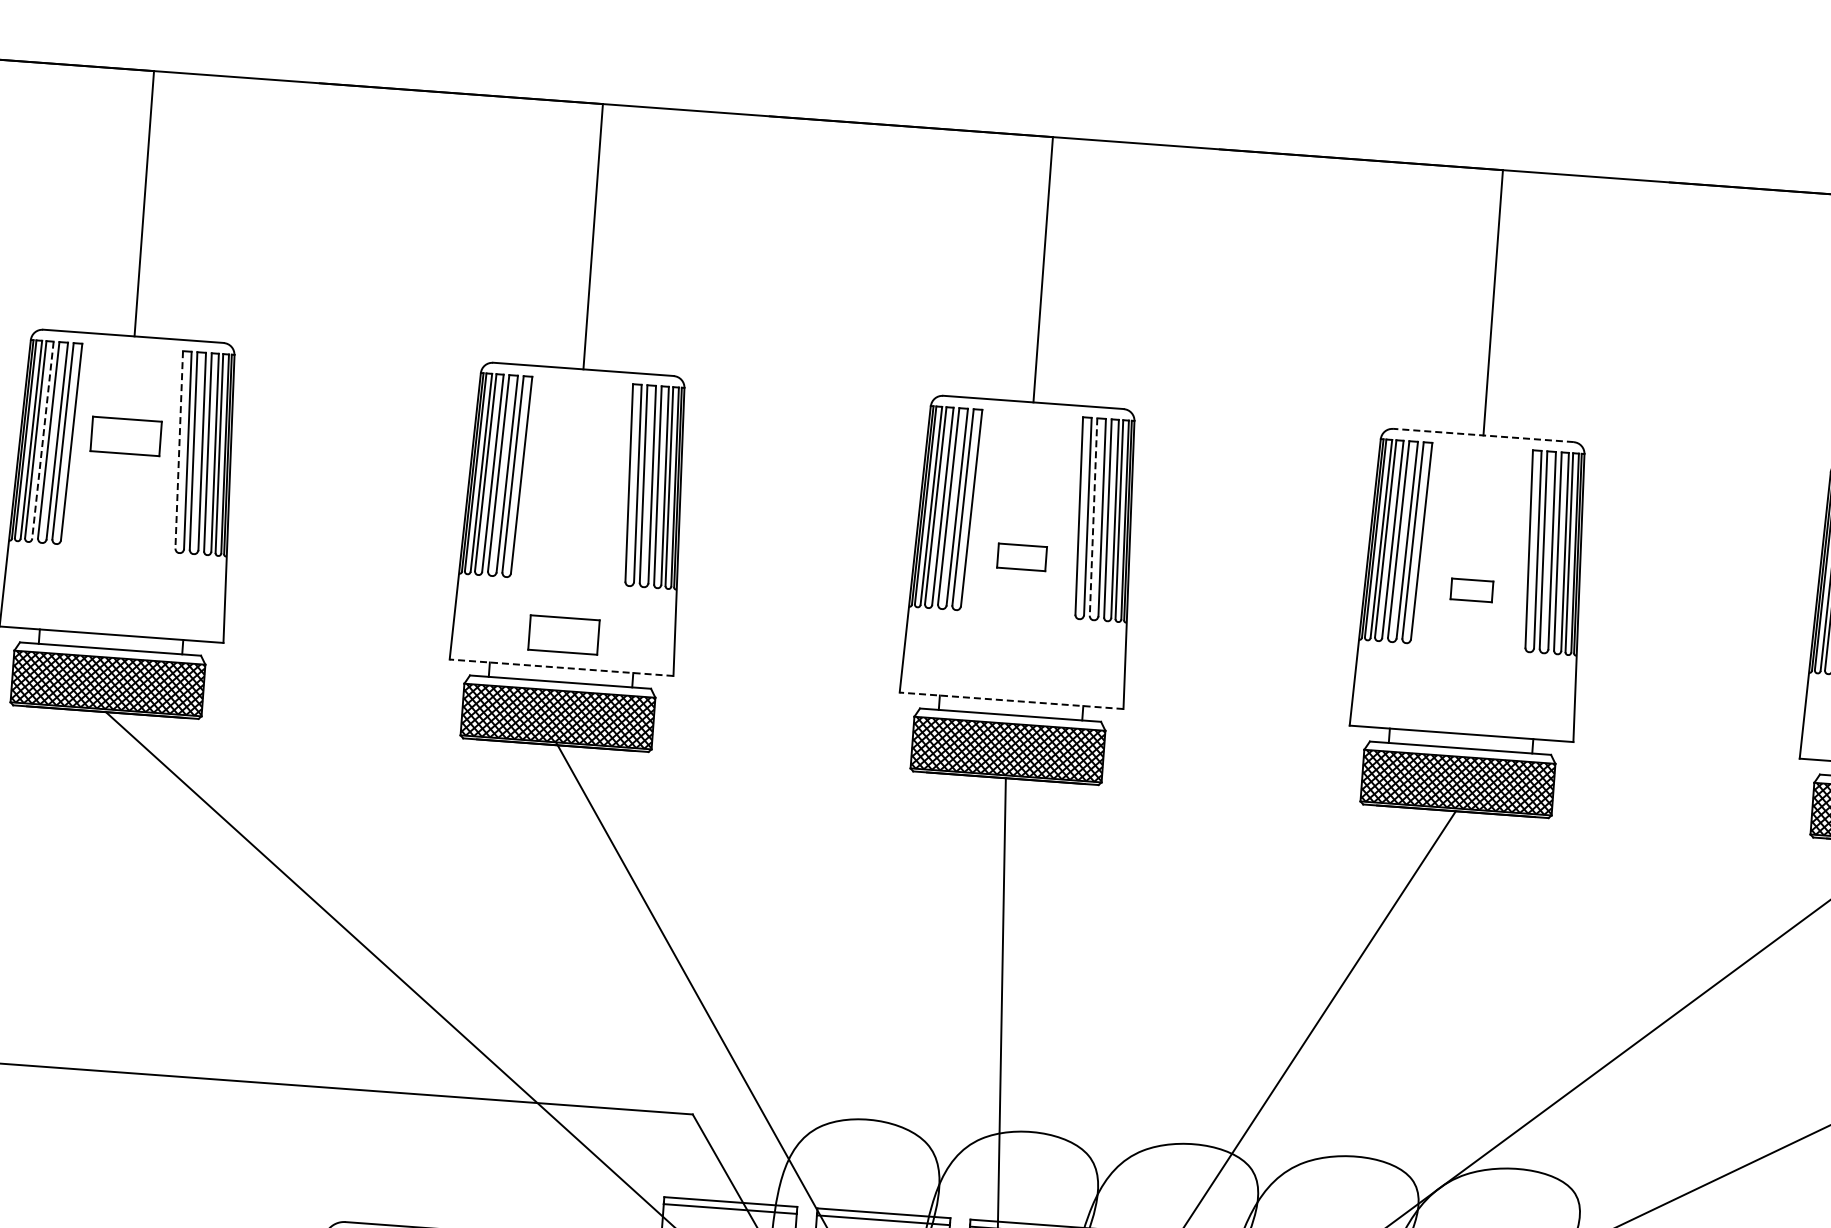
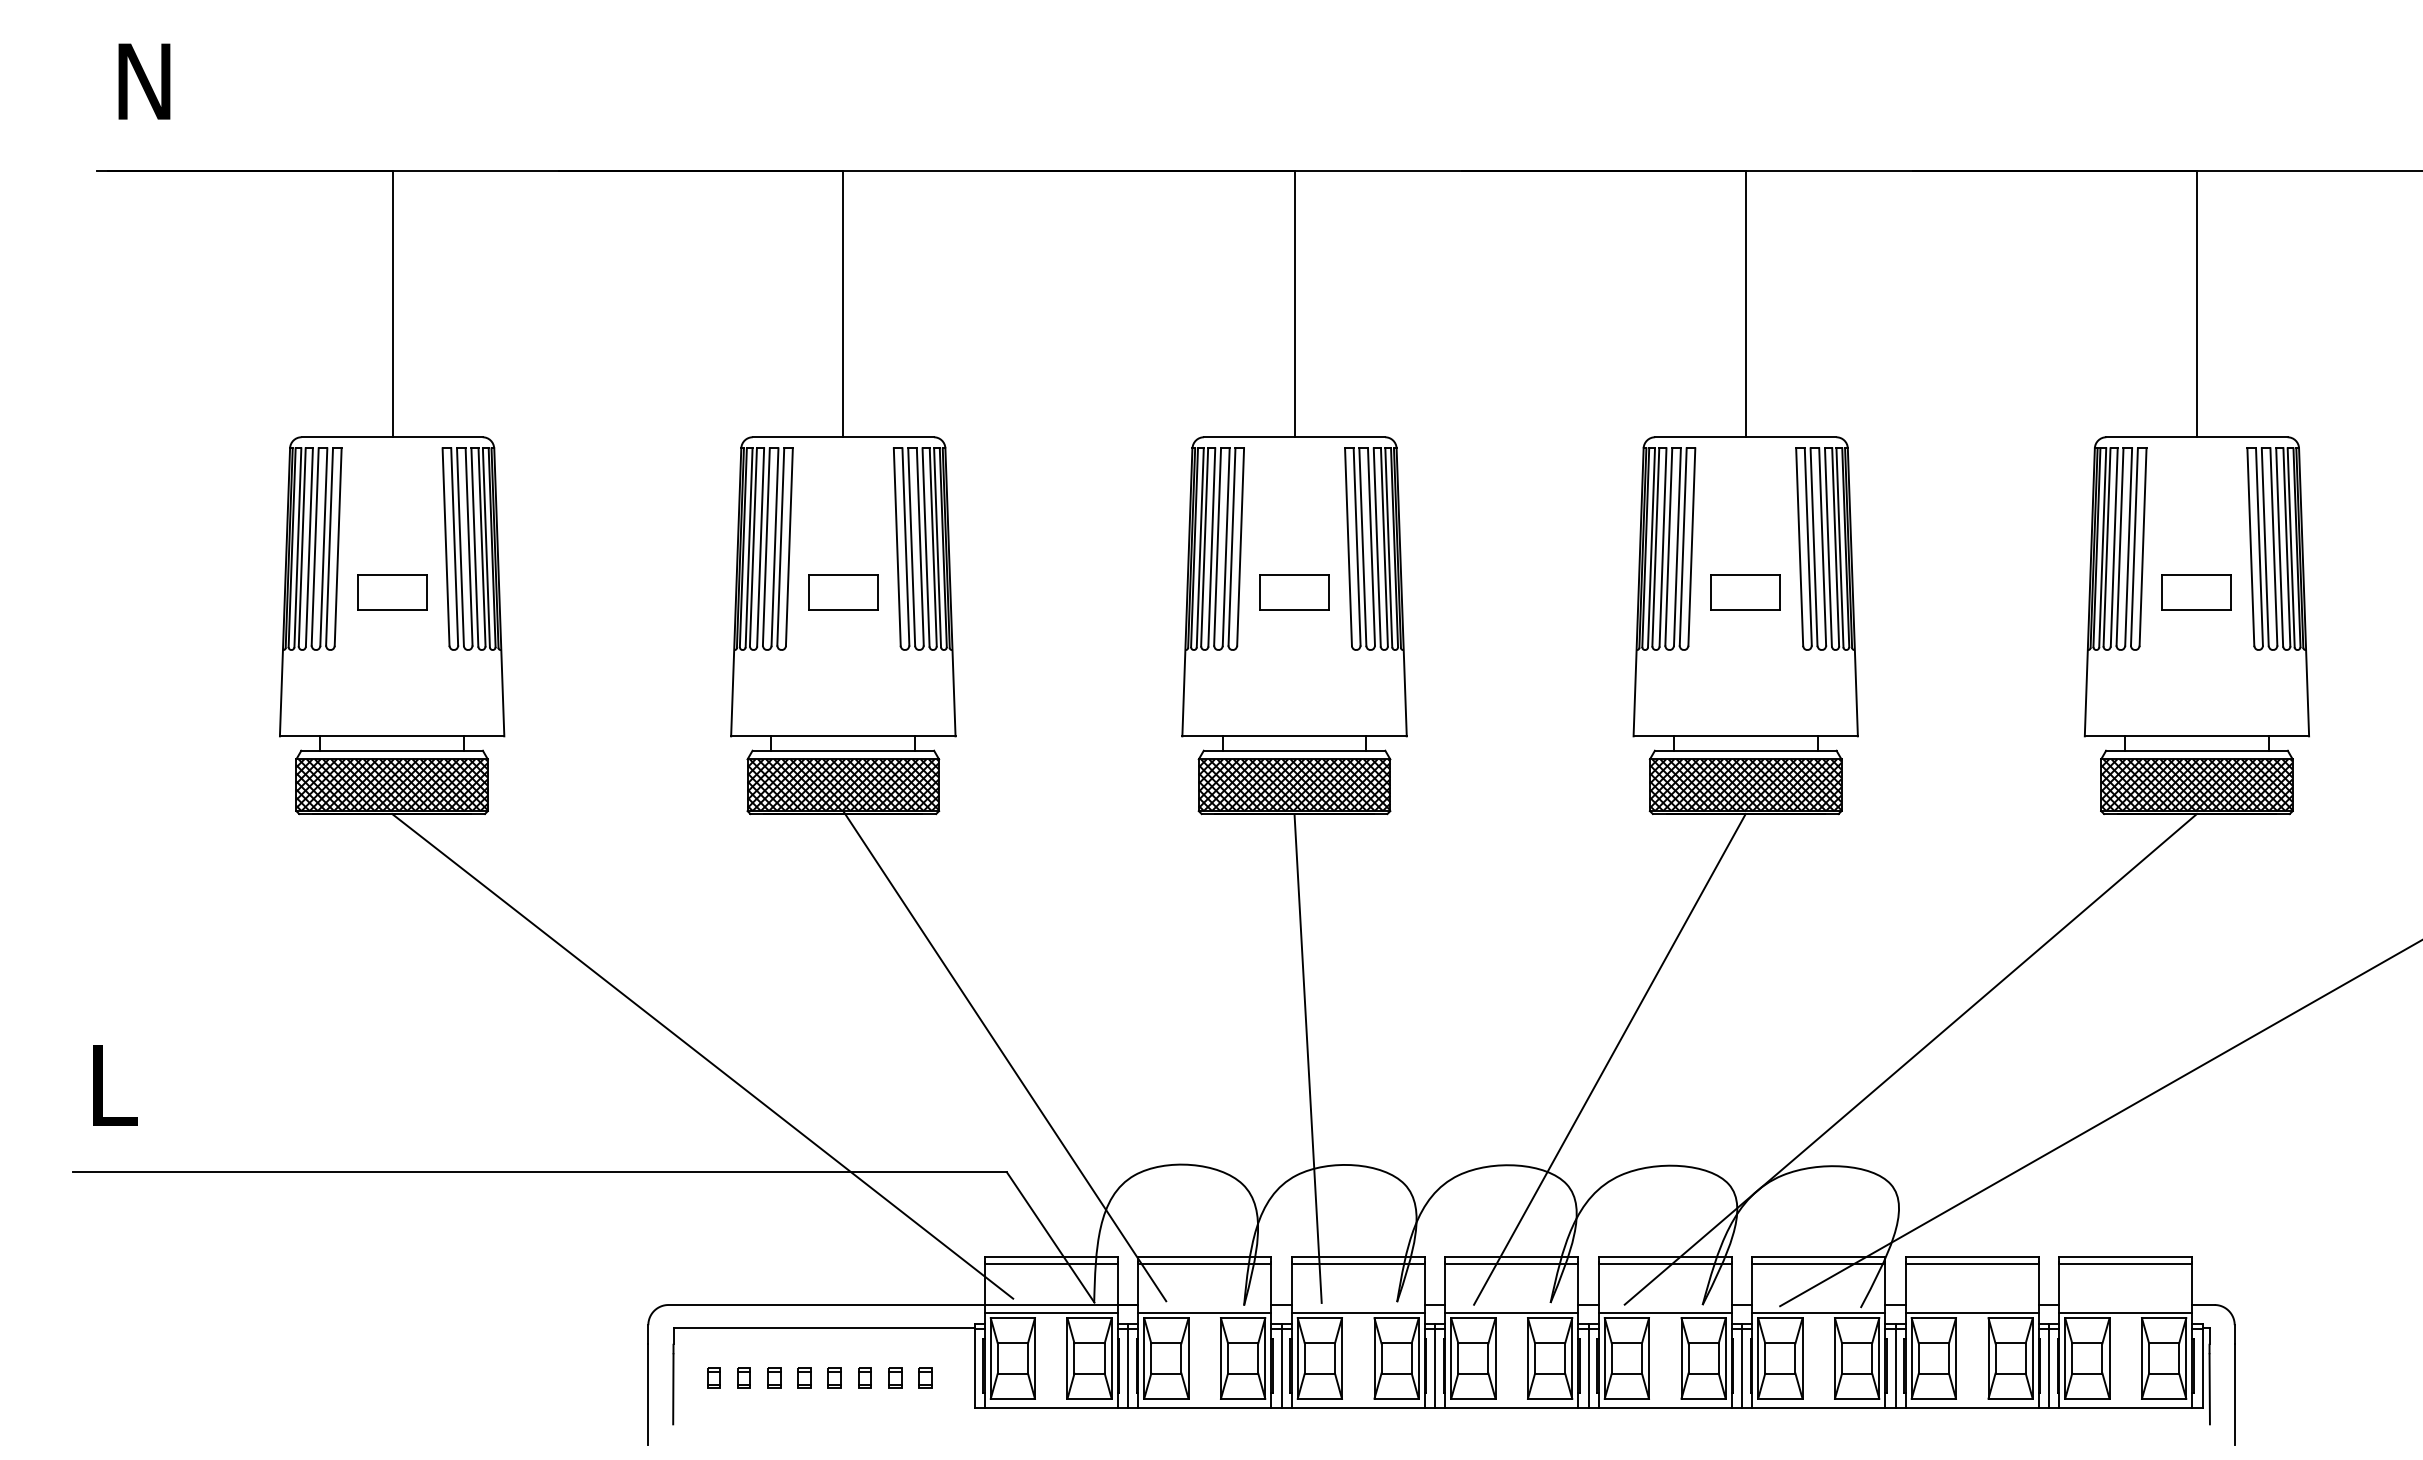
line: (1483, 435) -> (1745, 437), dashed -> solid
part: (126, 436) -> (392, 592), moved
line: (42, 441) -> (309, 548), dashed -> solid
line: (179, 450) -> (446, 547), dashed -> solid
line: (1093, 517) -> (1362, 547), dashed -> solid
part: (1022, 557) -> (1294, 592), size x1.43
part: (1471, 590) -> (1745, 592), size x1.67
part: (564, 635) -> (843, 592), moved
line: (560, 667) -> (842, 736), dashed -> solid
line: (1011, 700) -> (1294, 736), dashed -> solid

